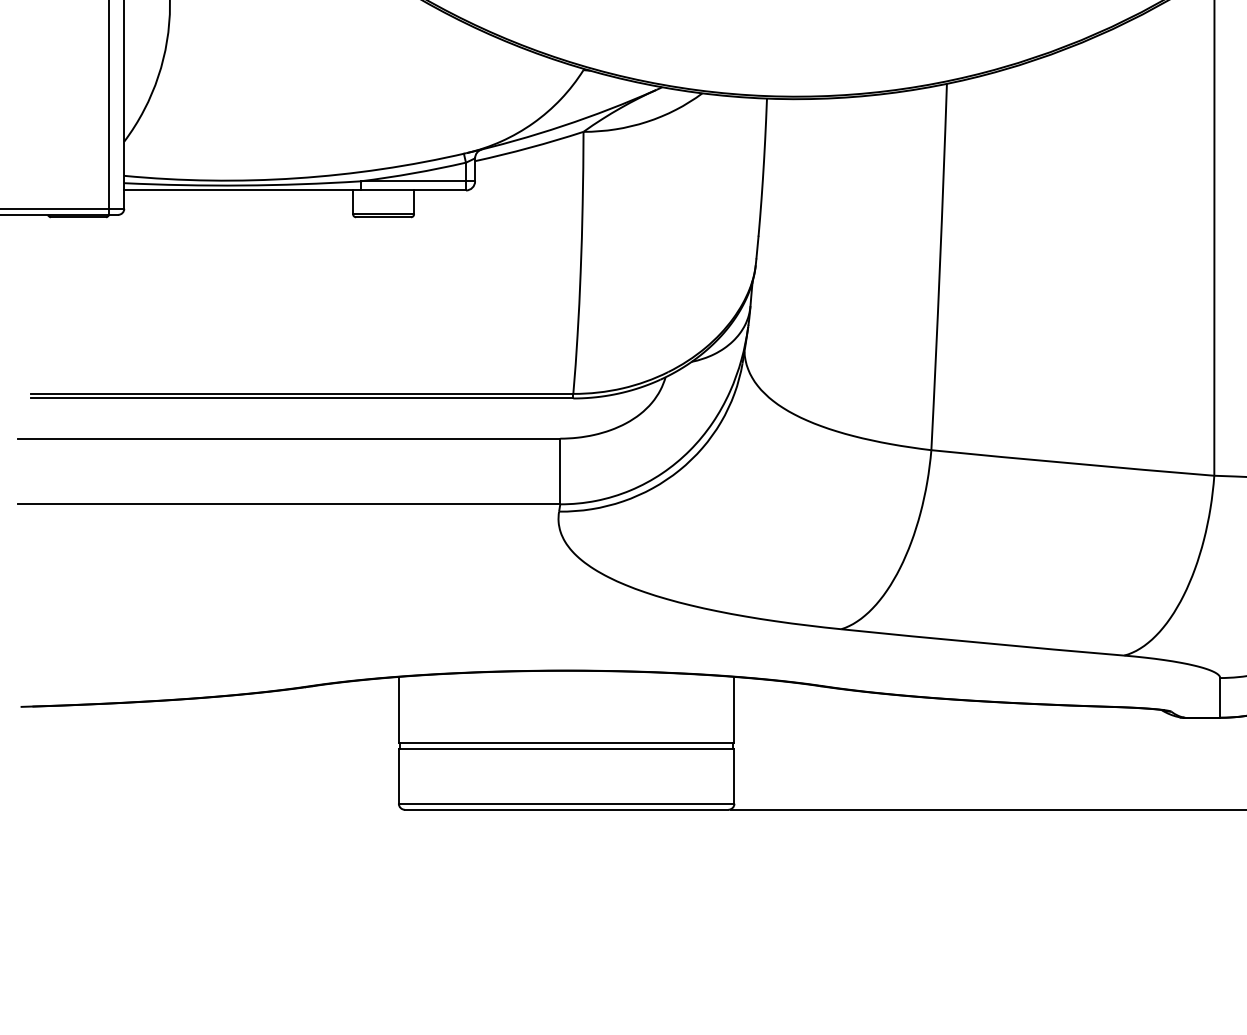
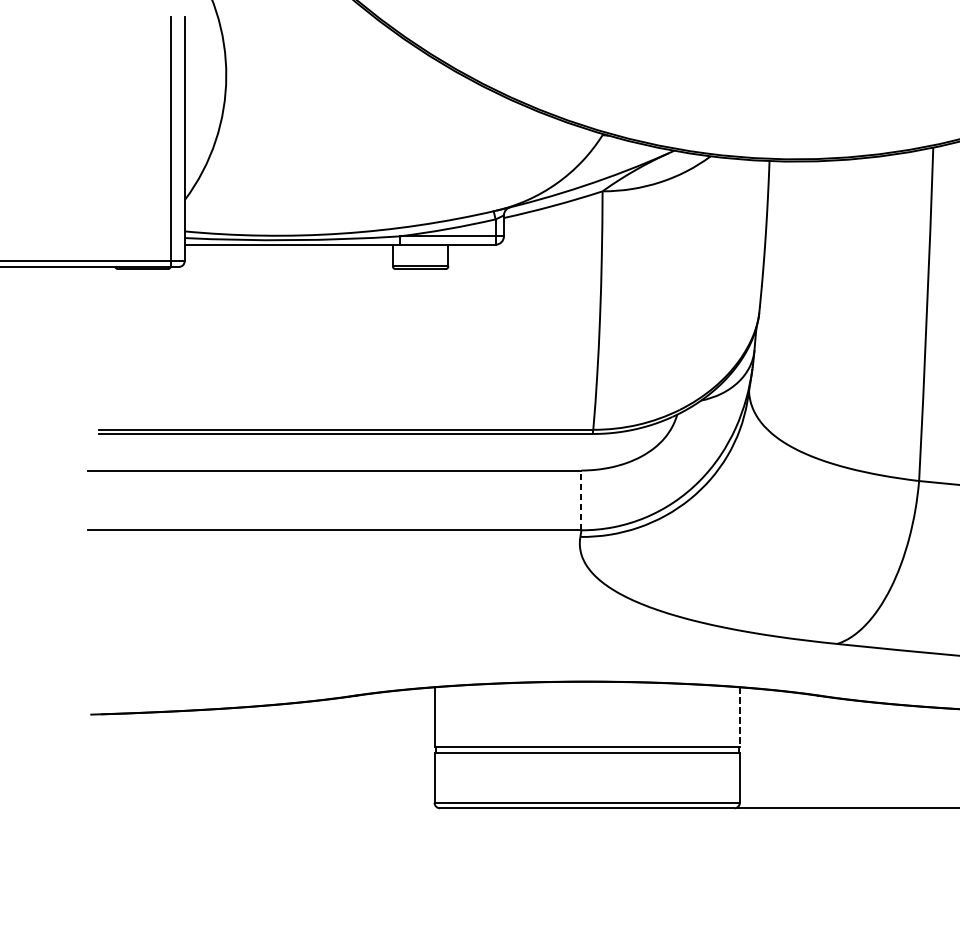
line: (560, 471) -> (581, 500), solid -> dashed
line: (734, 709) -> (739, 717), solid -> dashed

